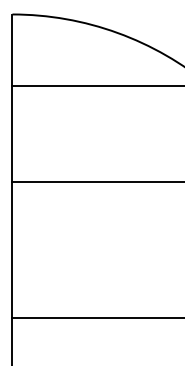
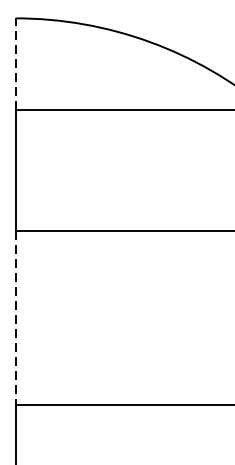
line: (12, 50) -> (15, 64), solid -> dashed
line: (12, 250) -> (15, 318), solid -> dashed

